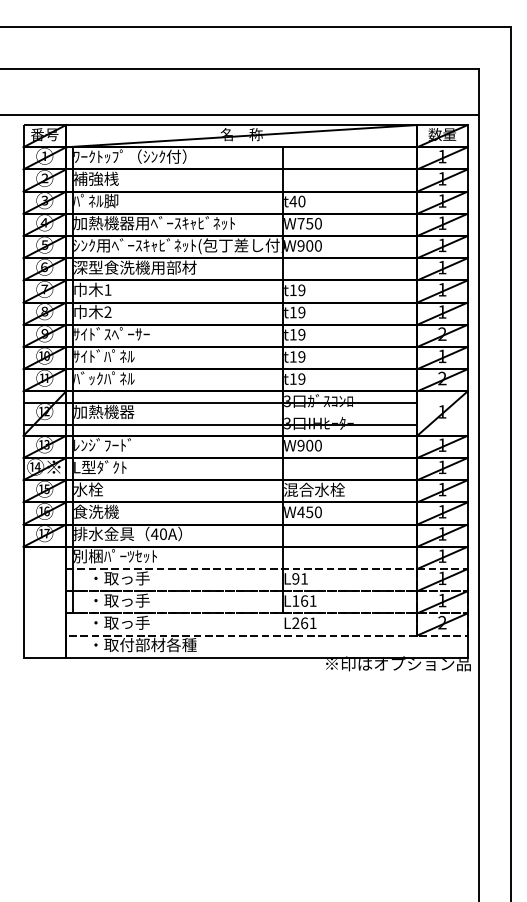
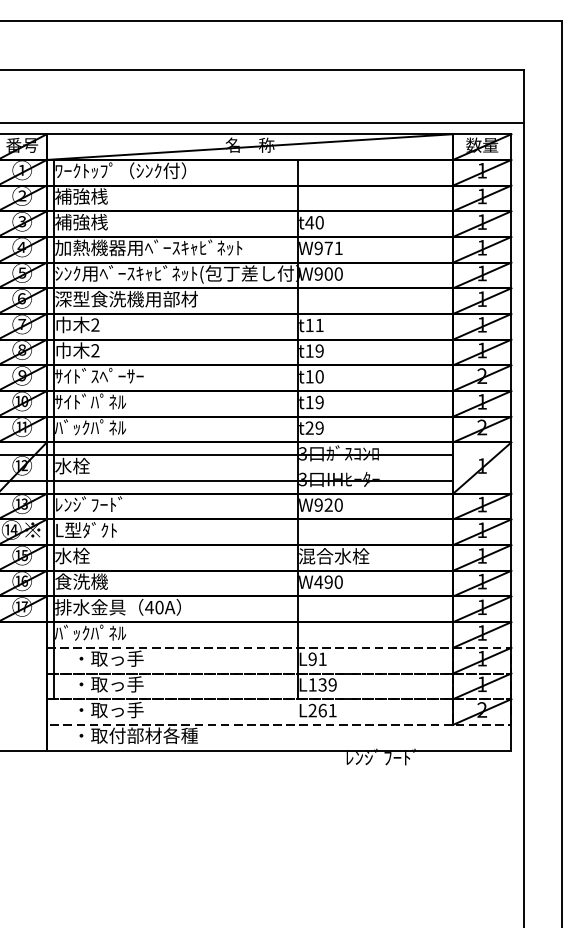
text: (96, 200) -> (82, 221), ﾊﾟﾈﾙ脚 -> 補強桟
text: (309, 223) -> (328, 248), W750 -> W971
text: (107, 289) -> (94, 324), 1 -> 2
text: (301, 290) -> (319, 325), t19 -> t11
text: (301, 334) -> (319, 376), t19 -> t10
text: (292, 378) -> (308, 427), t19 -> t29
text: (104, 411) -> (91, 465), 加熱機器 -> 水栓
text: (309, 445) -> (328, 504), W900 -> W920
text: (309, 511) -> (328, 581), W450 -> W490
text: (115, 556) -> (104, 633), 別梱ﾊﾟｰﾂｾｯﾄ -> ﾊﾞｯｸﾊﾟﾈﾙ
text: (308, 600) -> (327, 684), L161 -> L139
text: (397, 663) -> (430, 757), ※印はオプション品 -> ﾚﾝｼﾞﾌｰﾄﾞ

